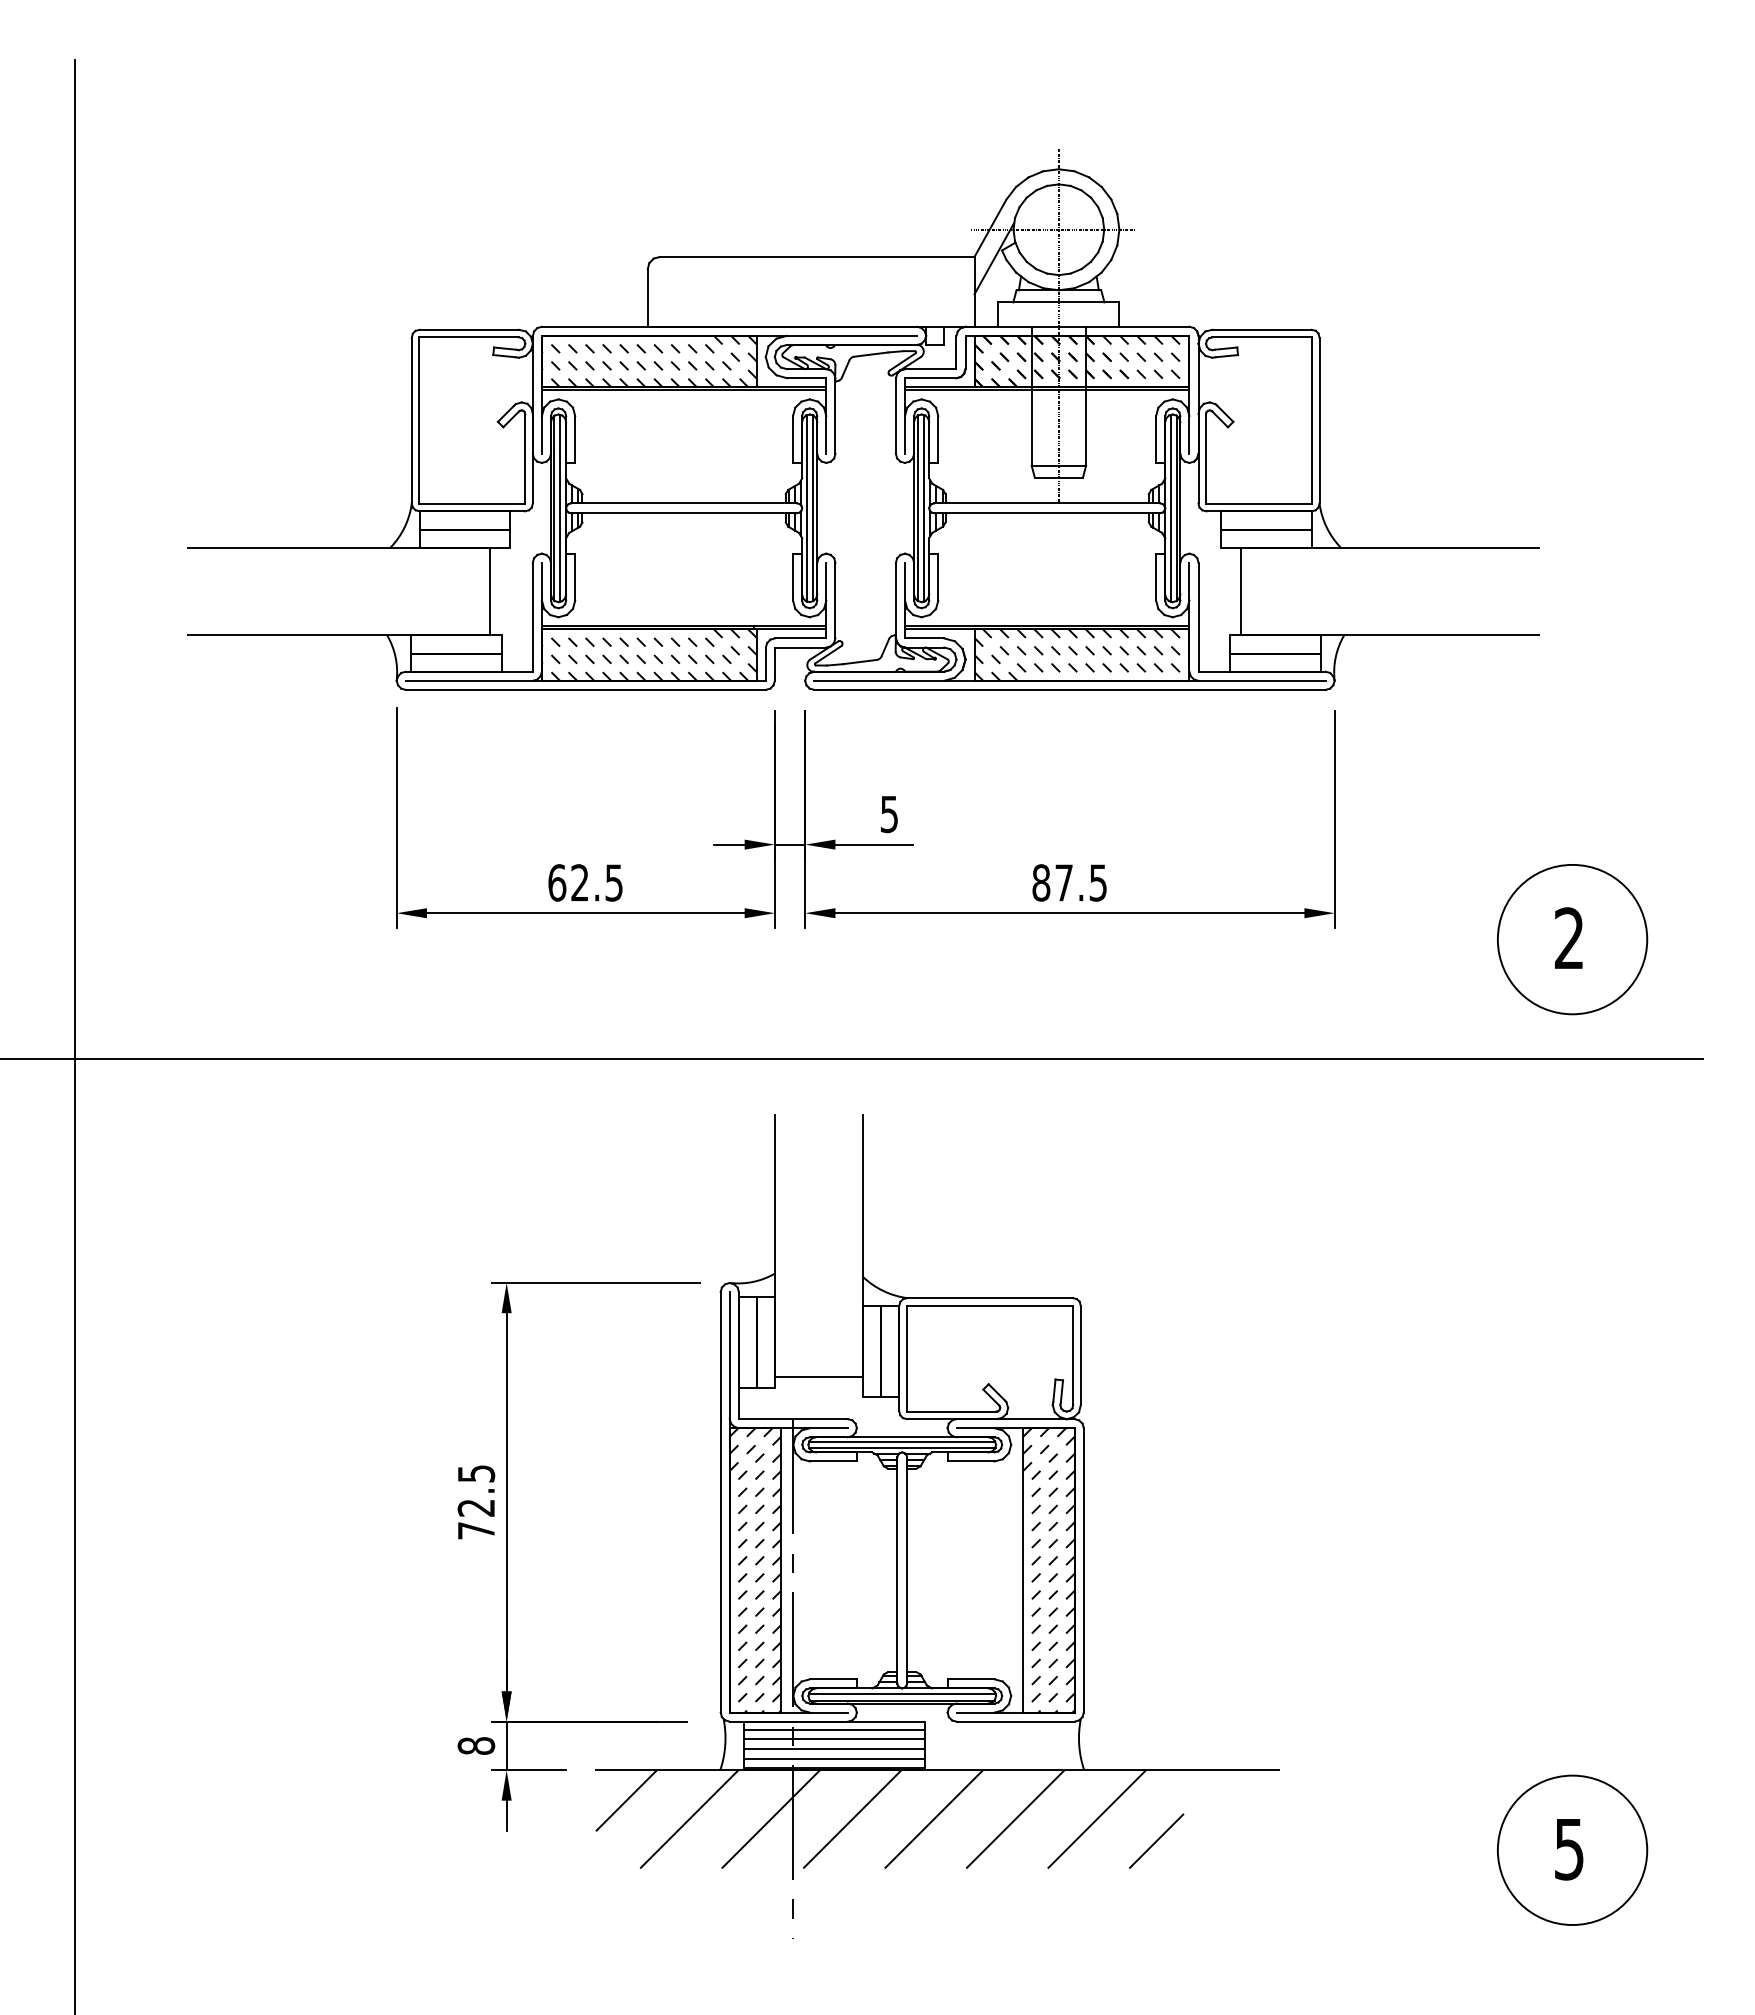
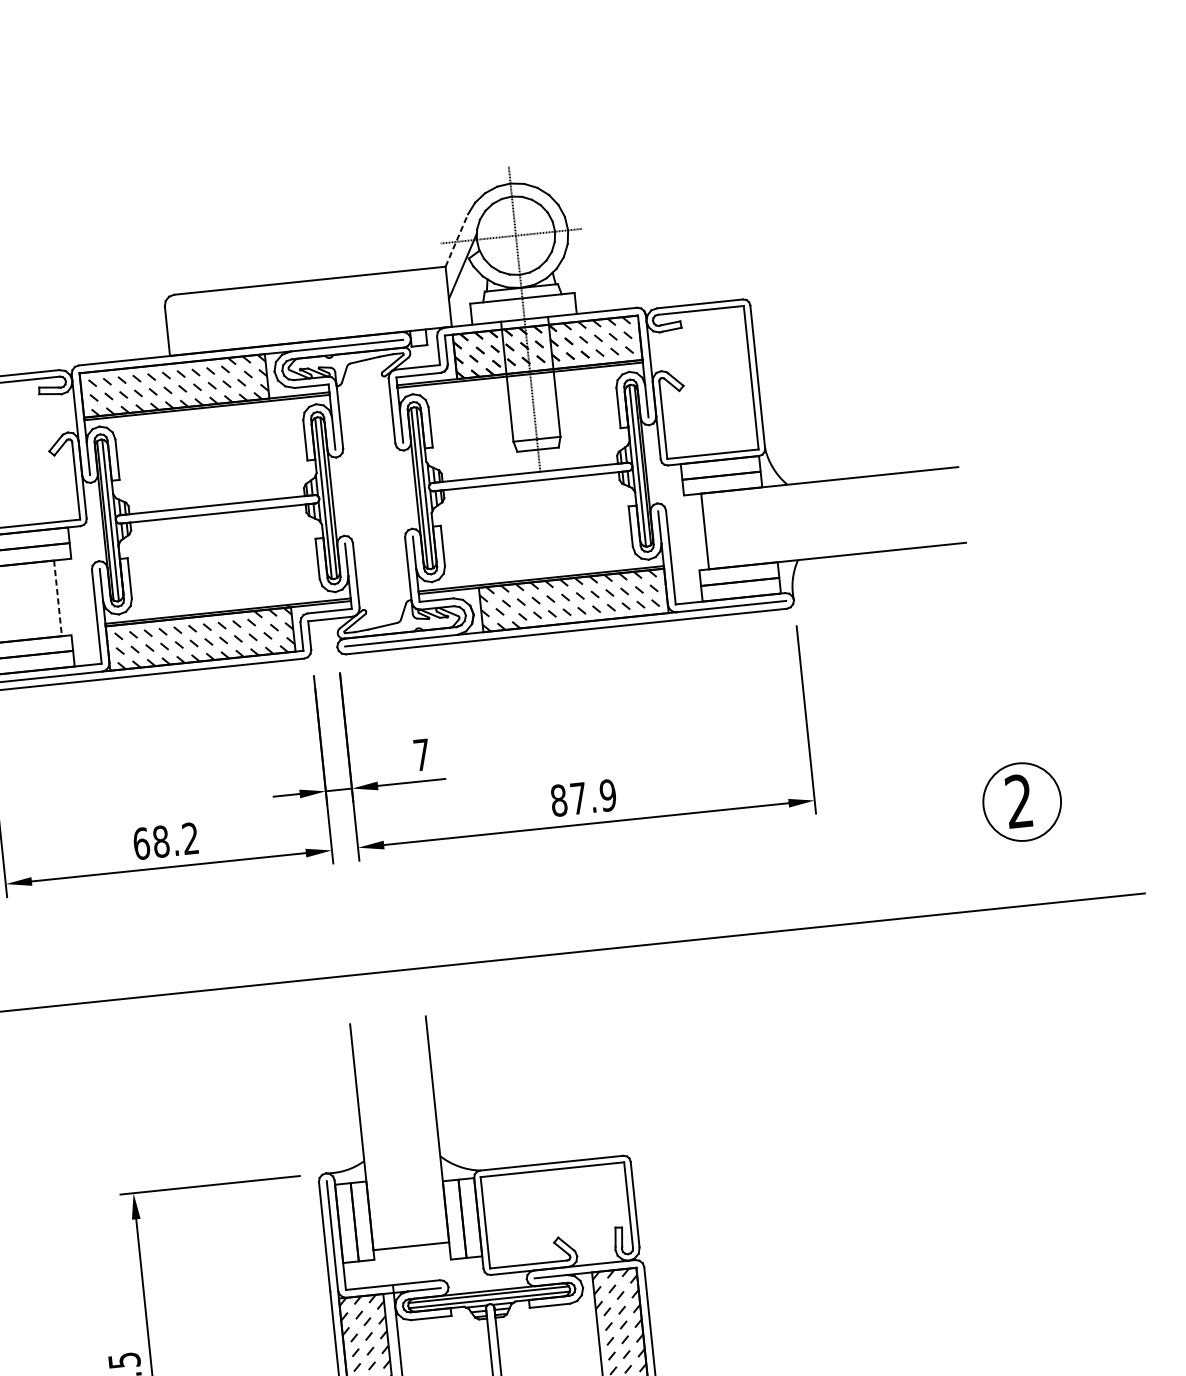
line: (990, 228) -> (456, 240), solid -> dashed
line: (490, 591) -> (58, 598), solid -> dashed
text: (889, 814) -> (421, 755), 5 -> 7
text: (596, 882) -> (175, 839), 62.5 -> 68.2
text: (1098, 882) -> (608, 795), 87.5 -> 87.9
circle: (1572, 939) -> (1022, 802), size x0.6

